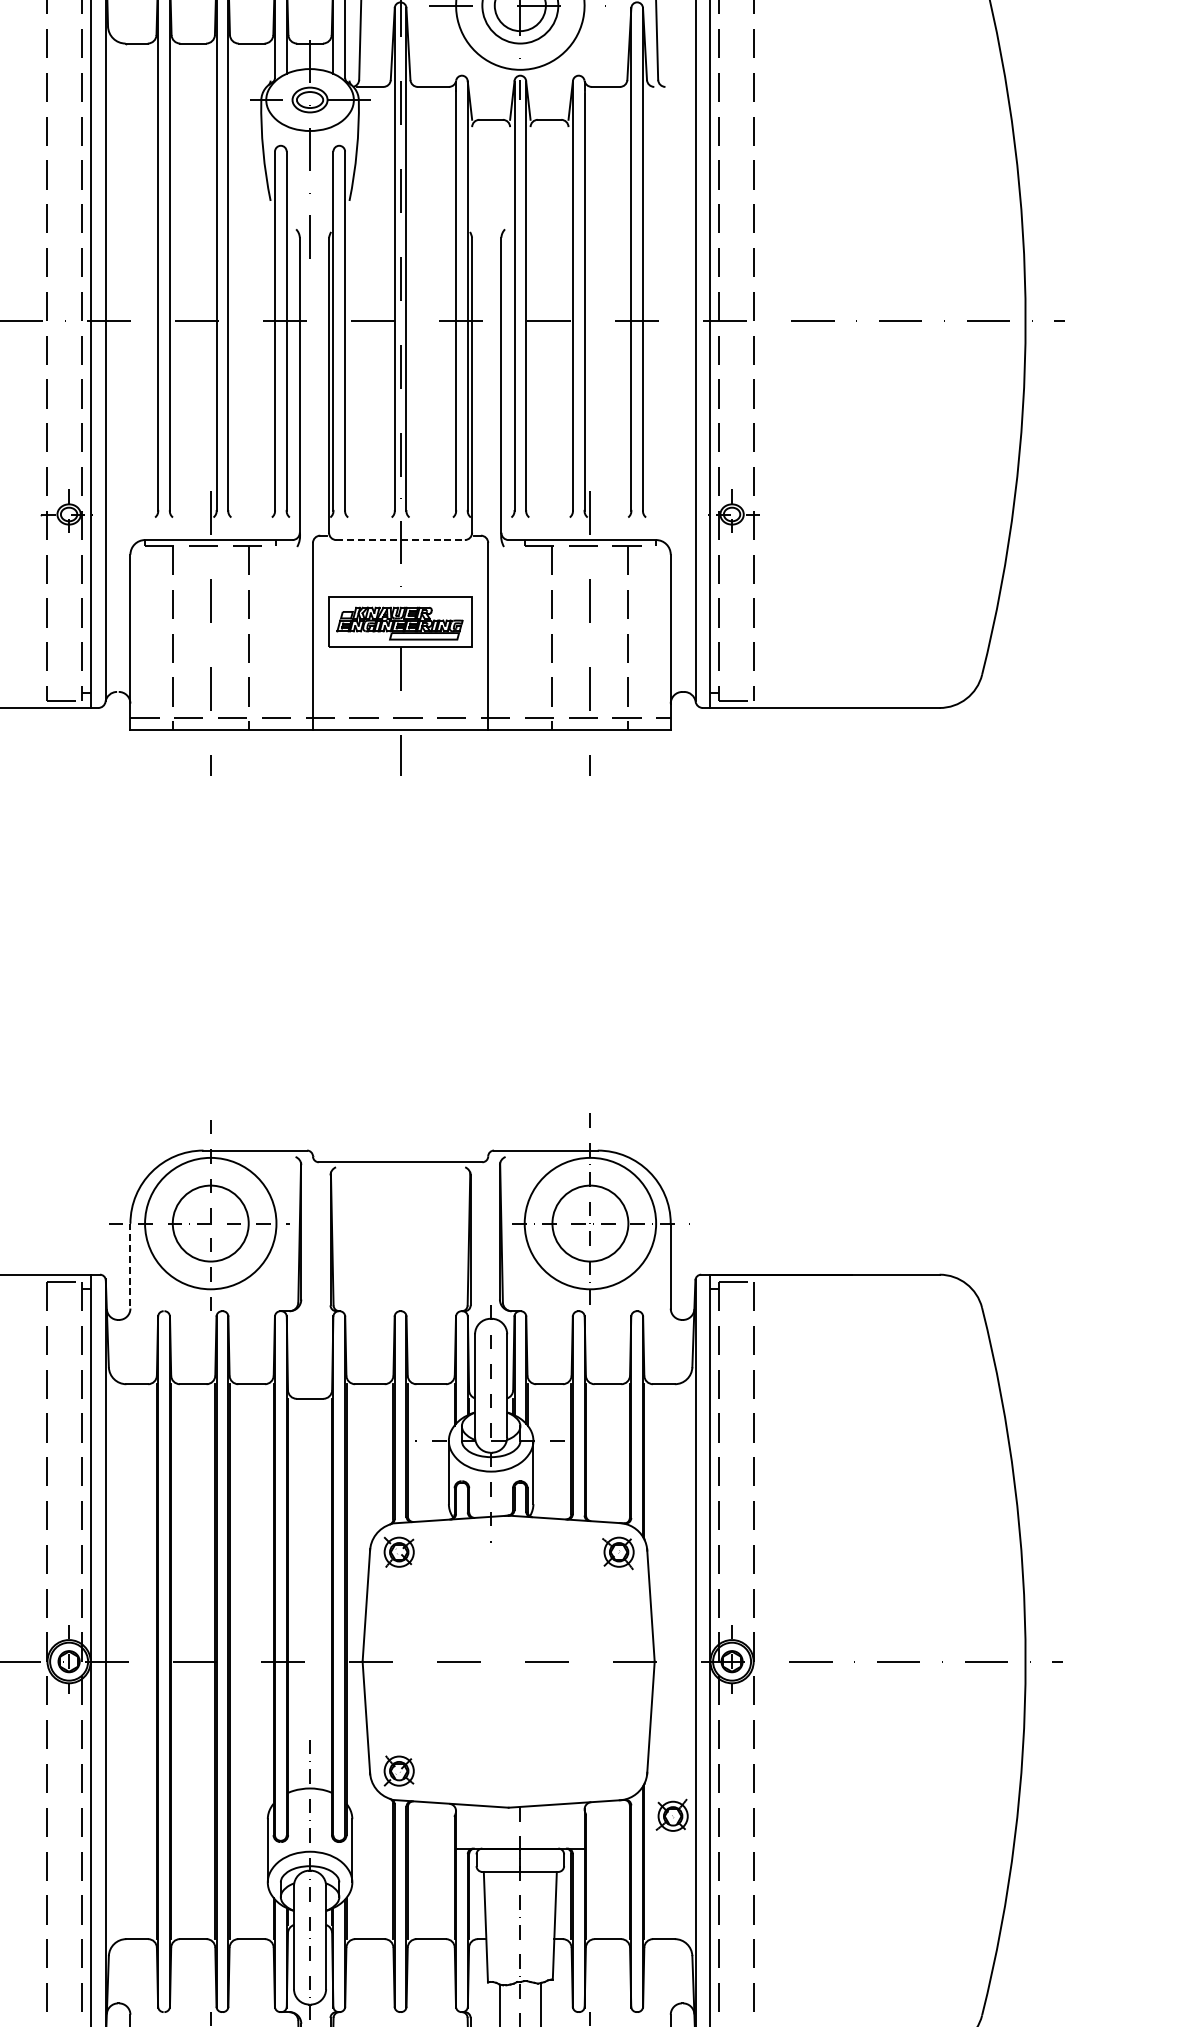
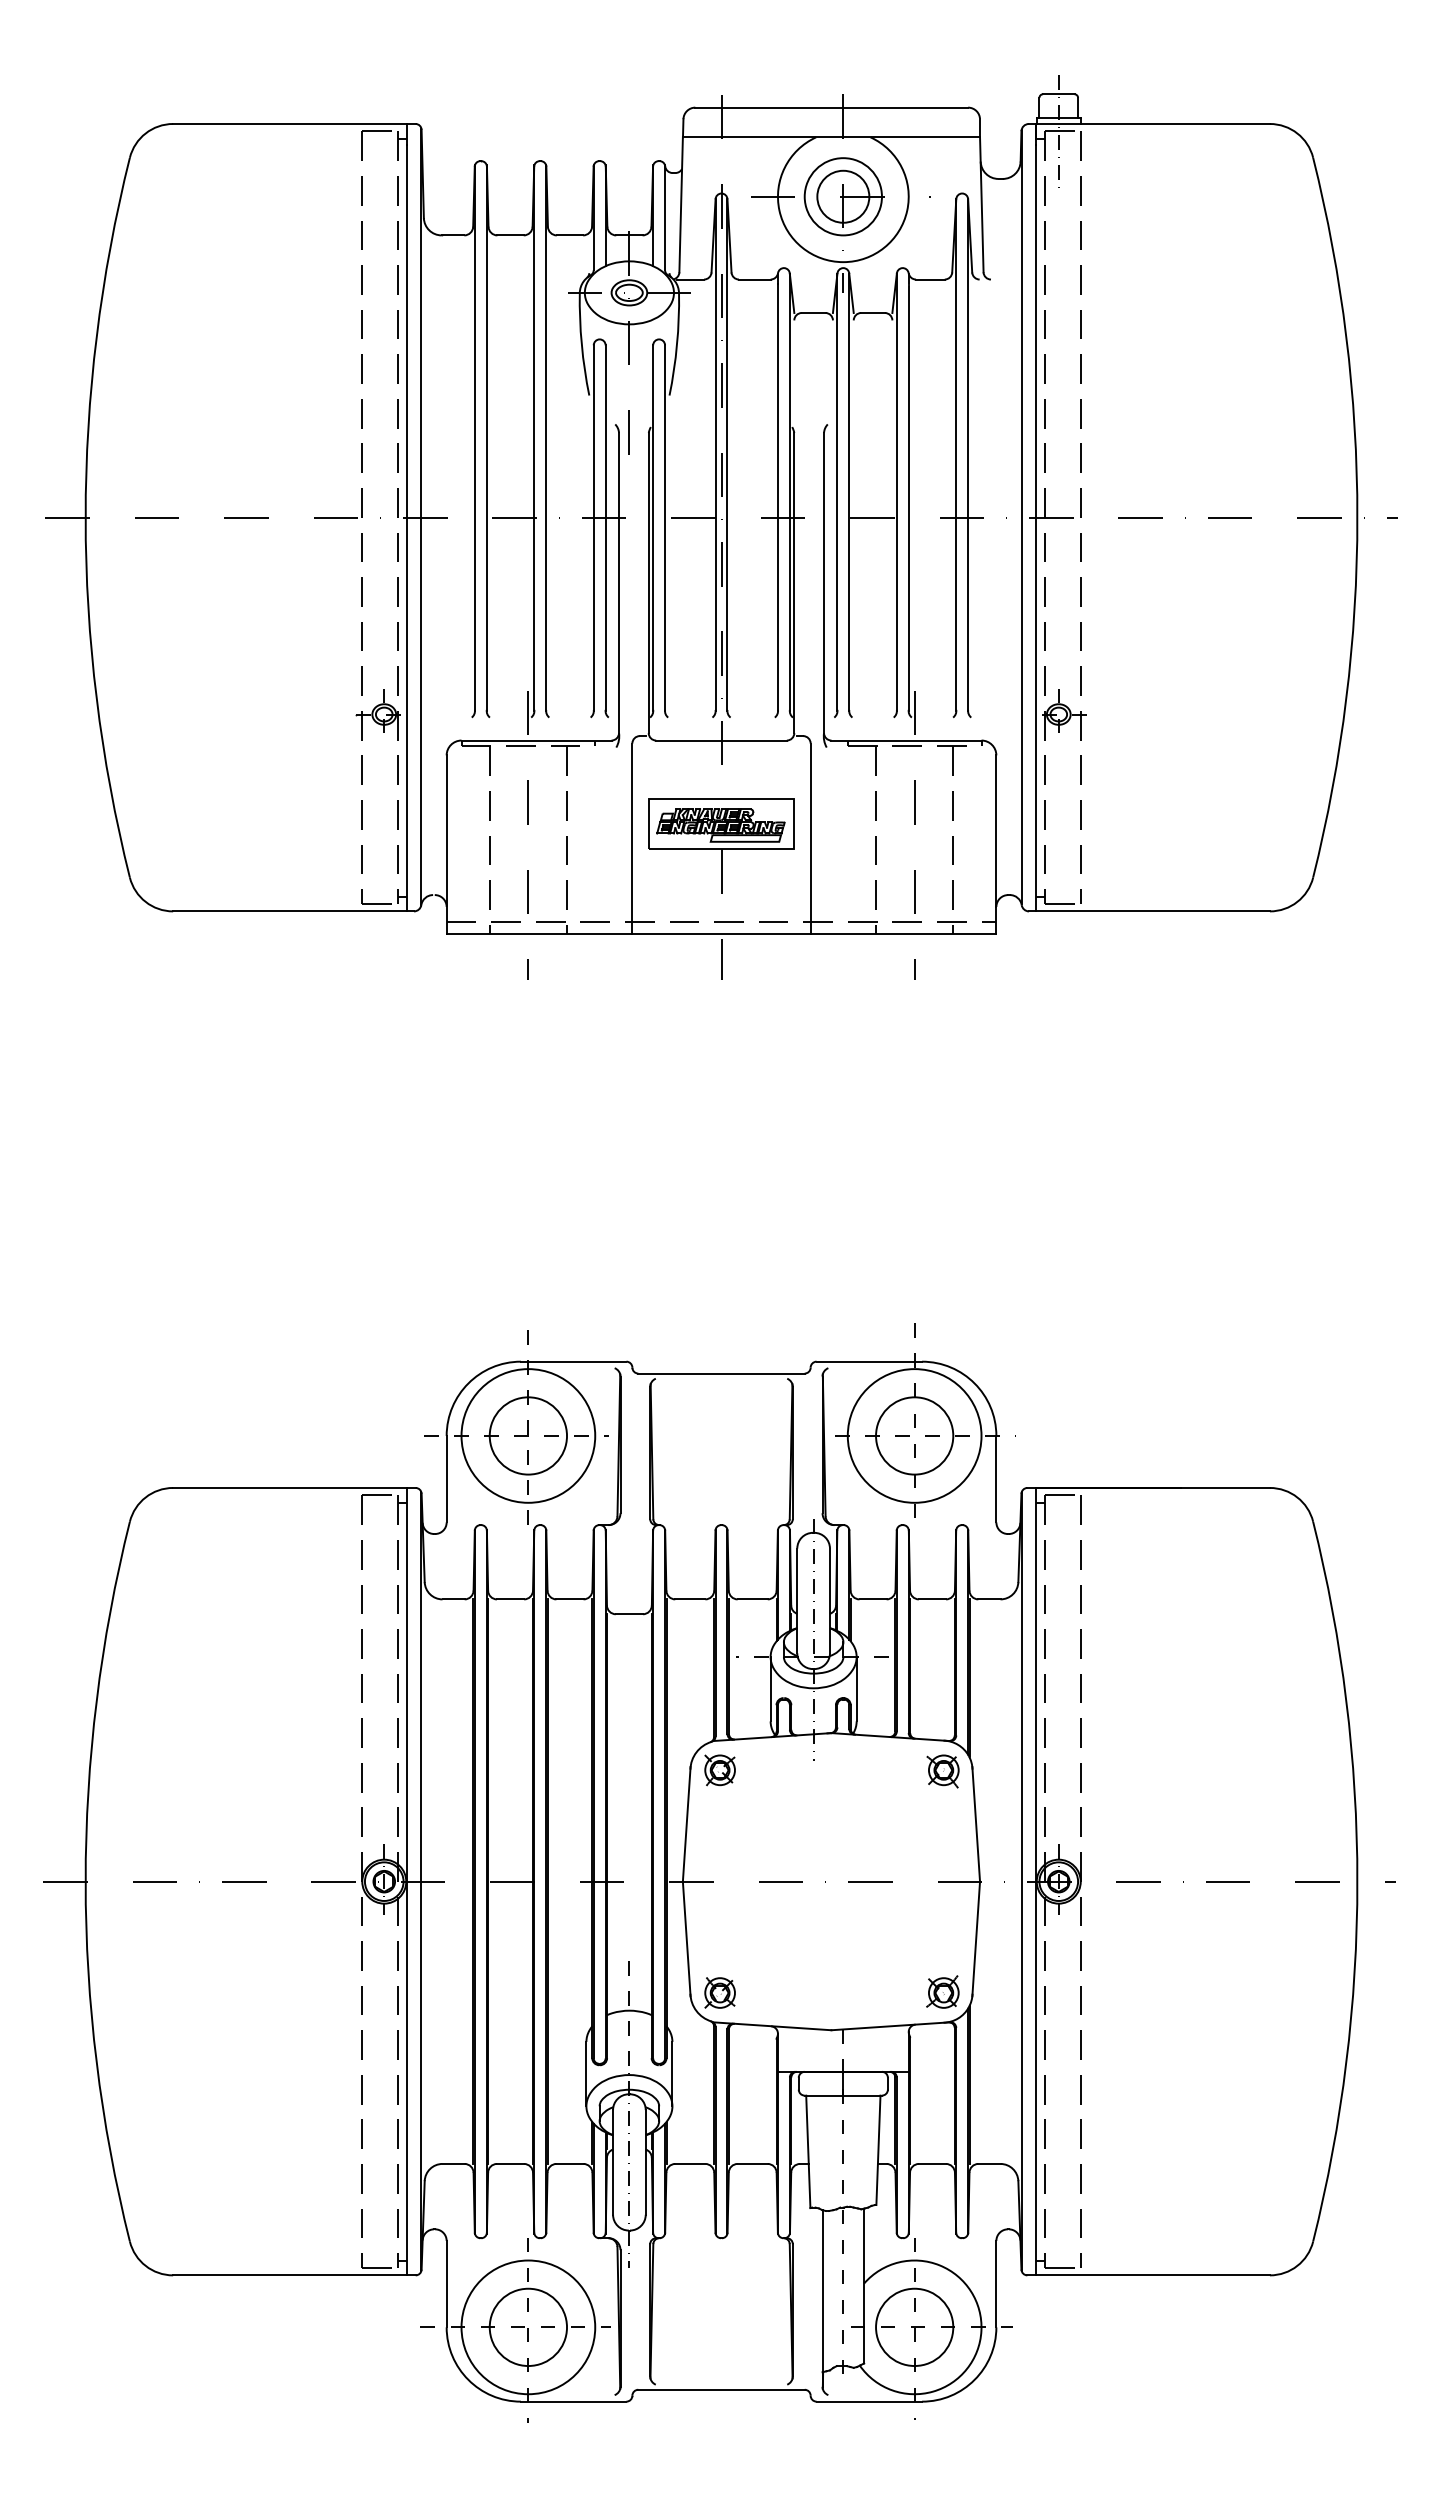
line: (401, 540) -> (722, 740), dashed -> solid
line: (130, 1266) -> (446, 1479), dashed -> solid
part: (671, 1814) -> (942, 1991), moved

